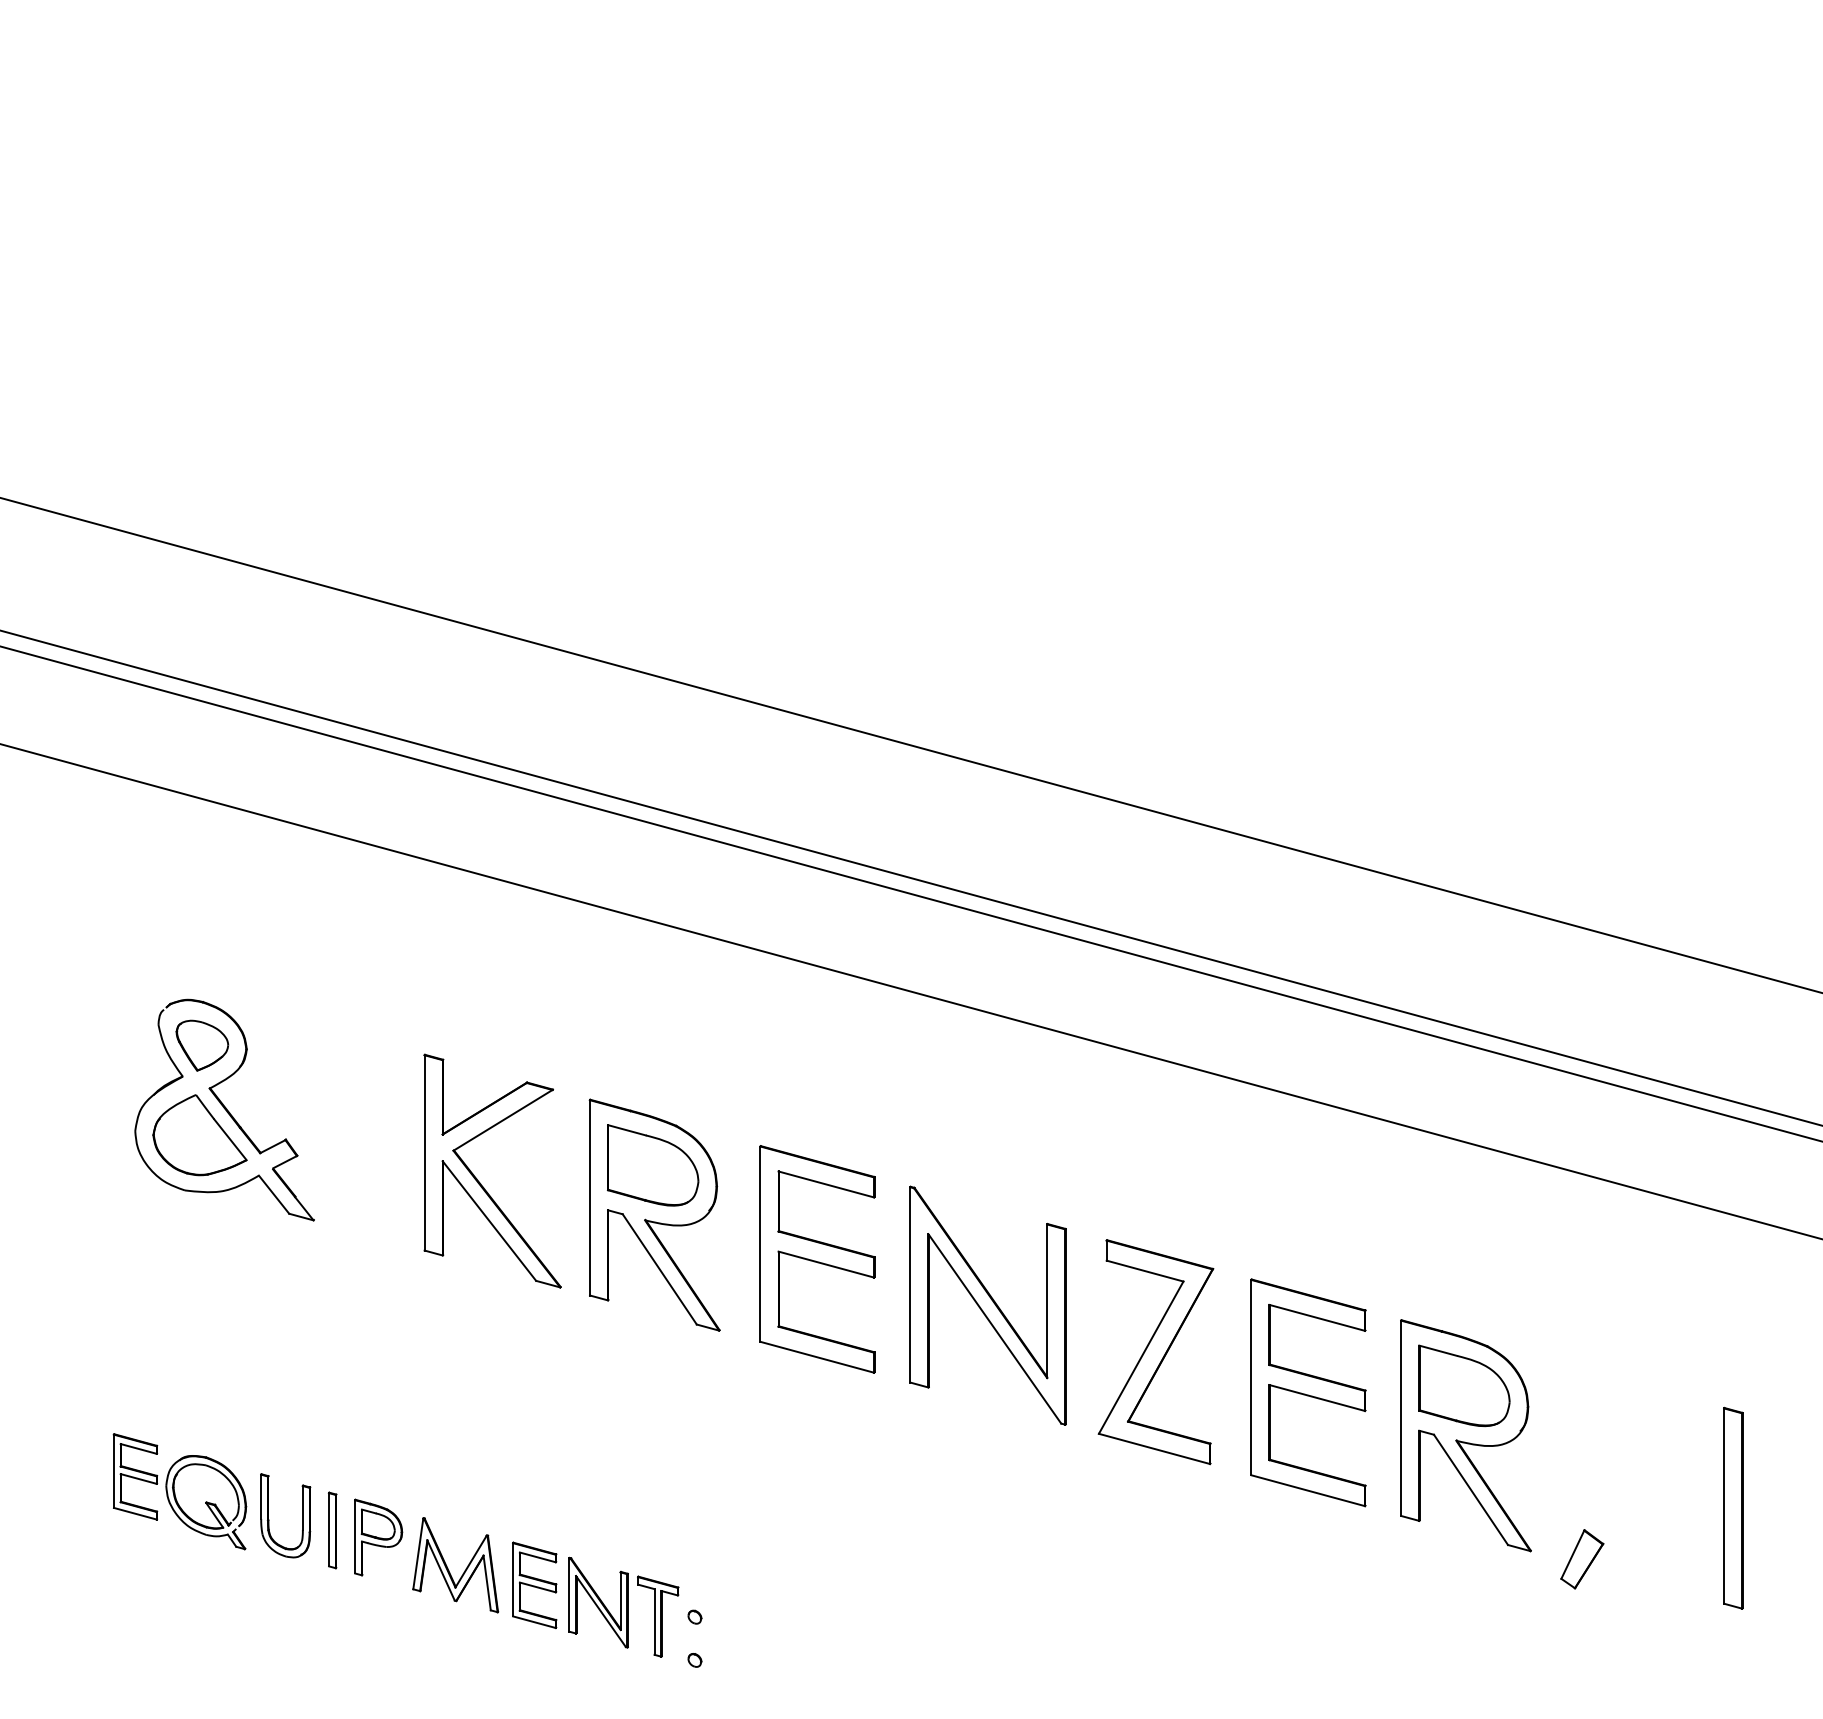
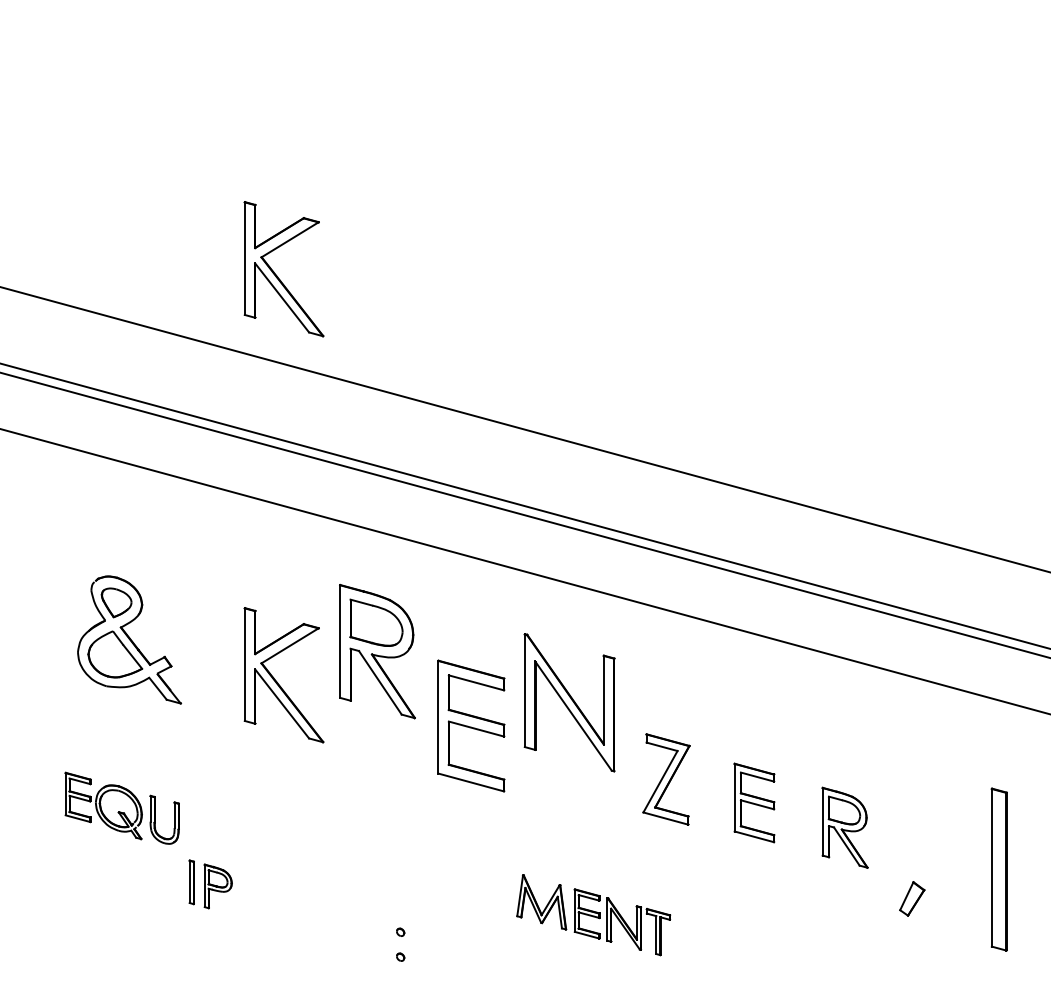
part: (481, 477) -> (277, 275), added
part: (654, 1215) -> (377, 651), moved
part: (987, 1305) -> (569, 702), moved
part: (1156, 1352) -> (666, 779), size x0.7
part: (1308, 1391) -> (754, 802), size x0.6
part: (1464, 1435) -> (844, 827), size x0.6
part: (210, 1494) -> (121, 807), moved
part: (1733, 1508) -> (999, 869), size x1.4
part: (545, 1587) -> (593, 915), moved

